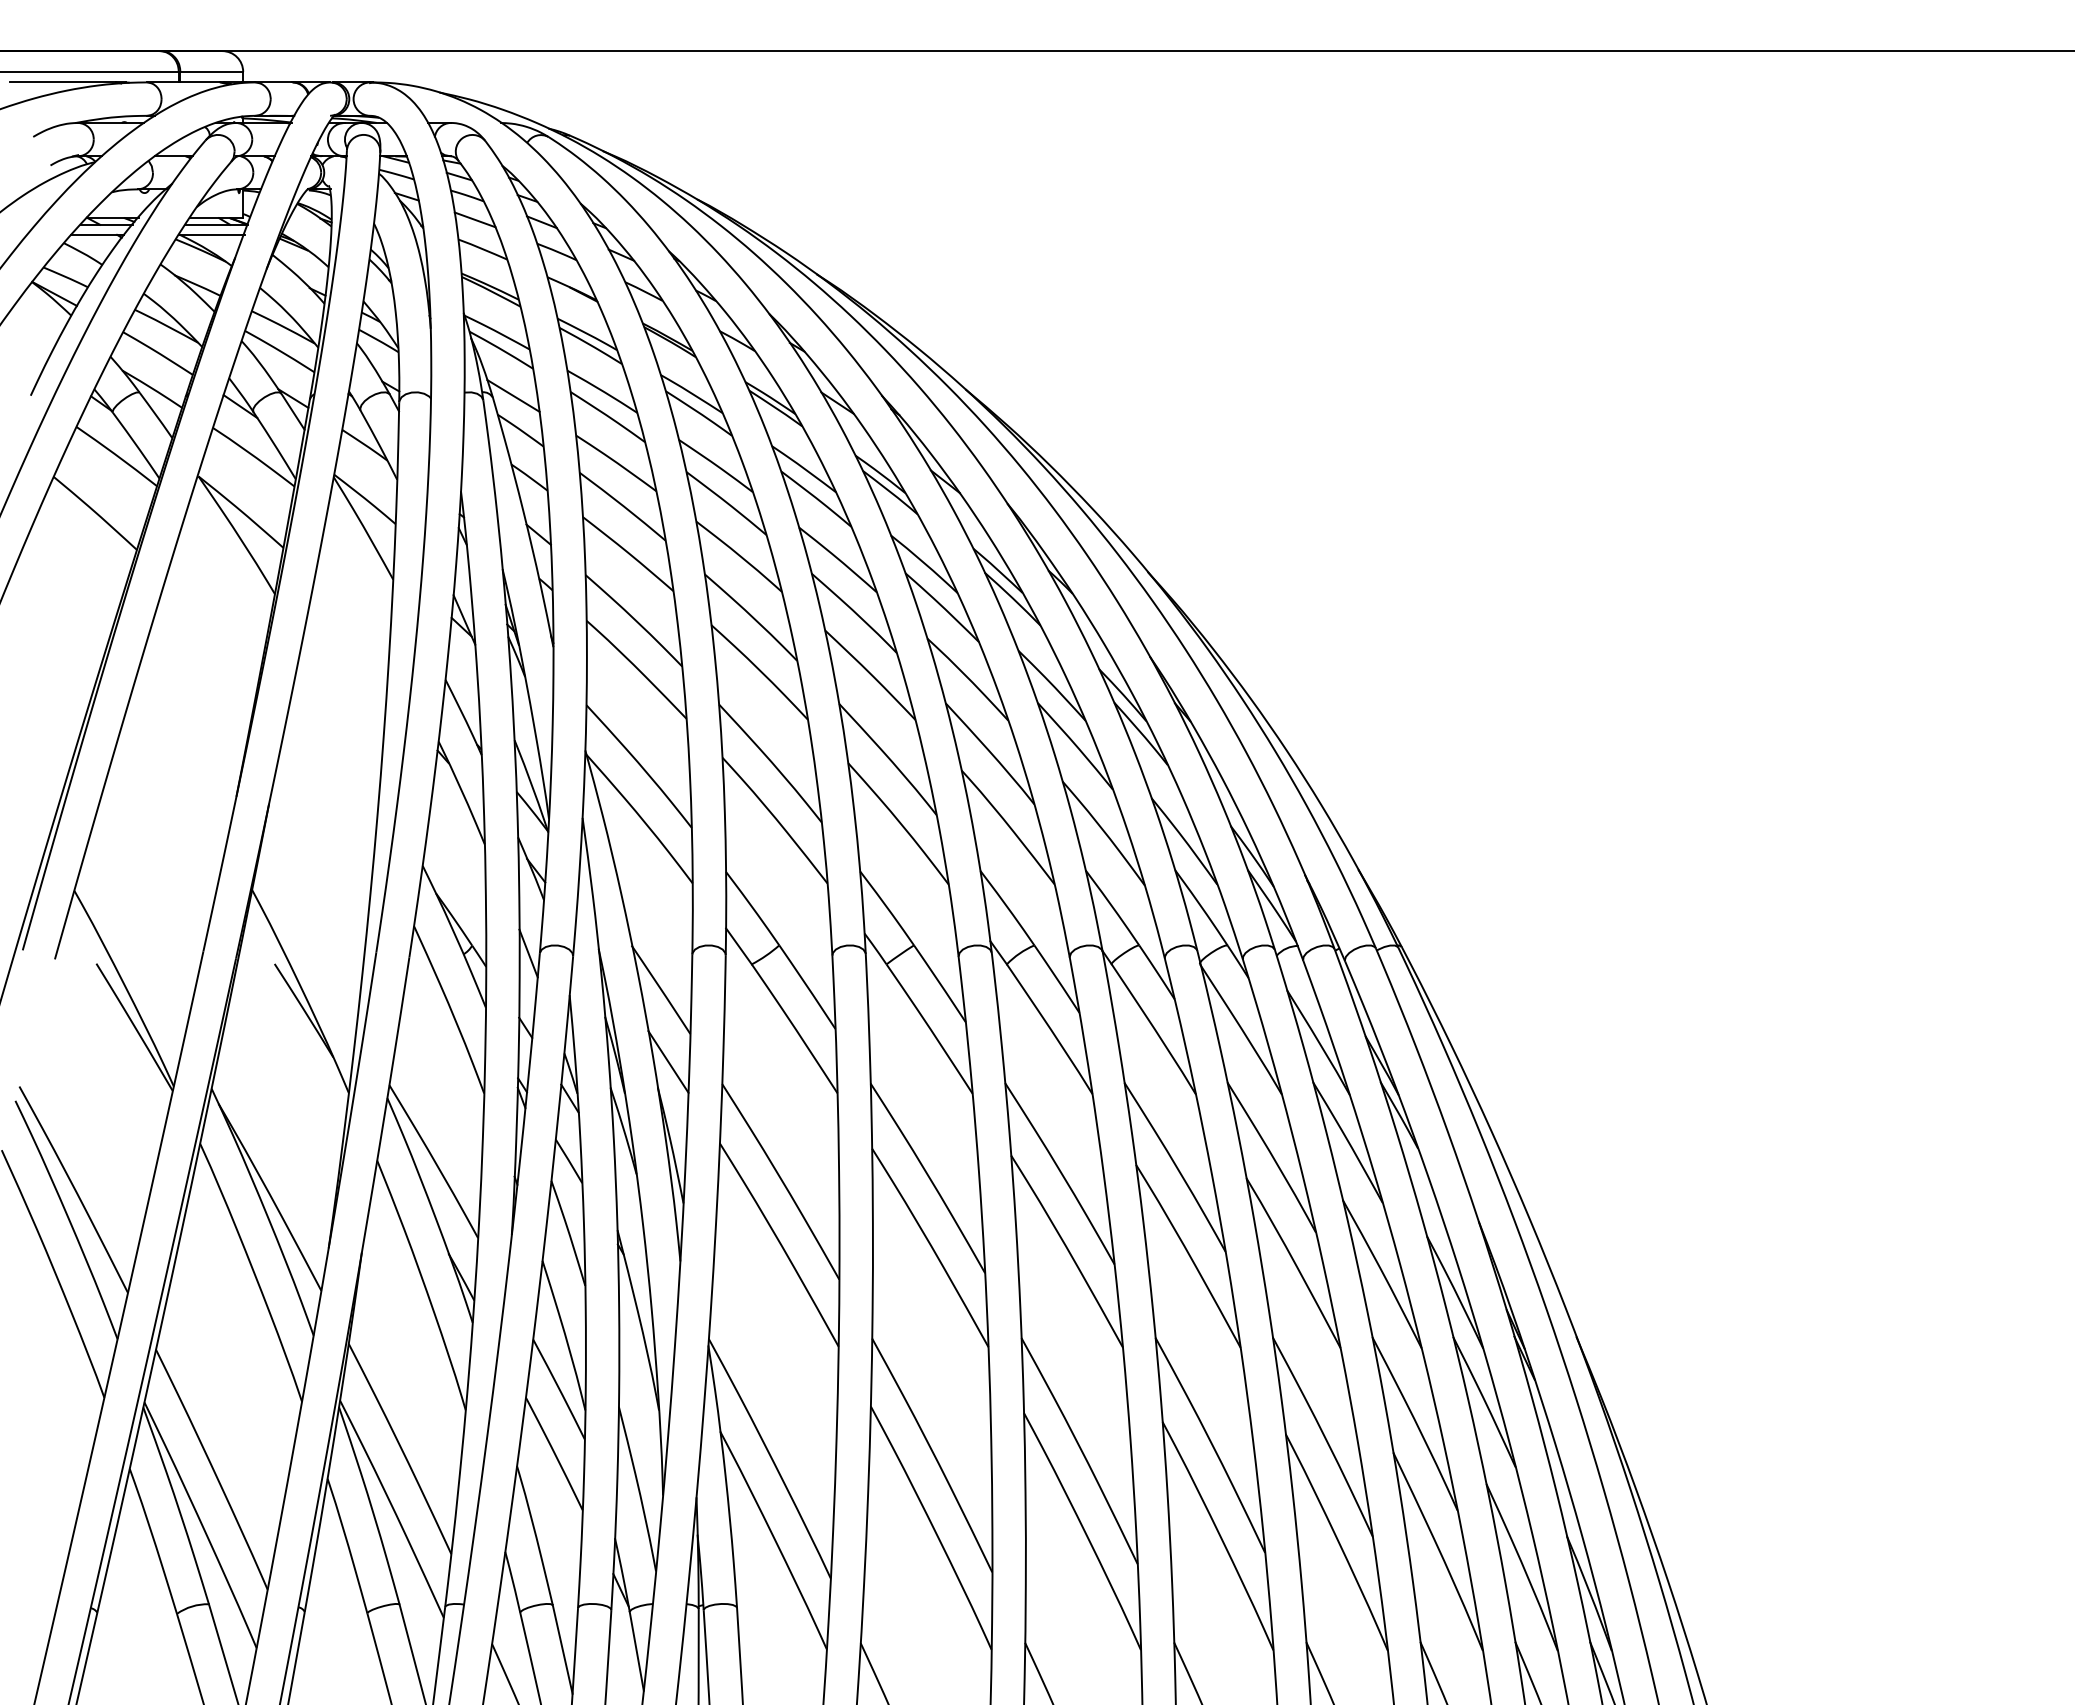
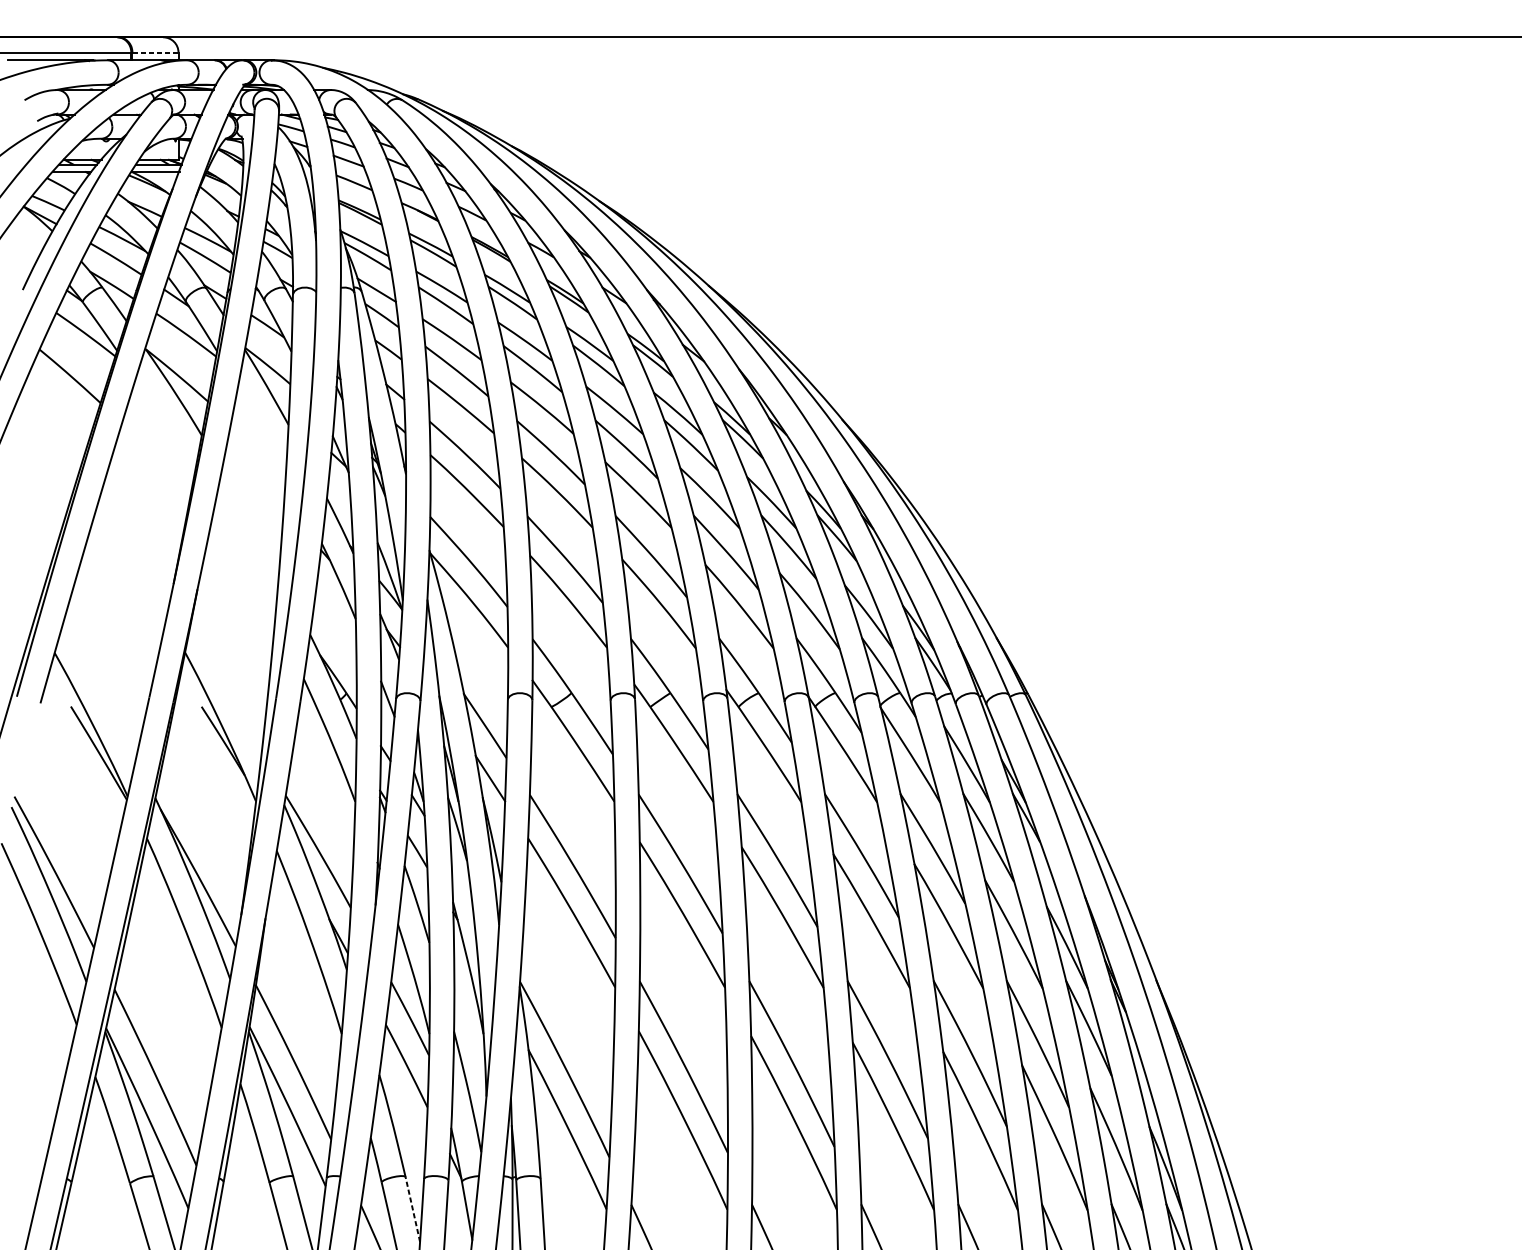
line: (212, 71) -> (156, 52), solid -> dashed
line: (562, 1649) -> (412, 1209), solid -> dashed

